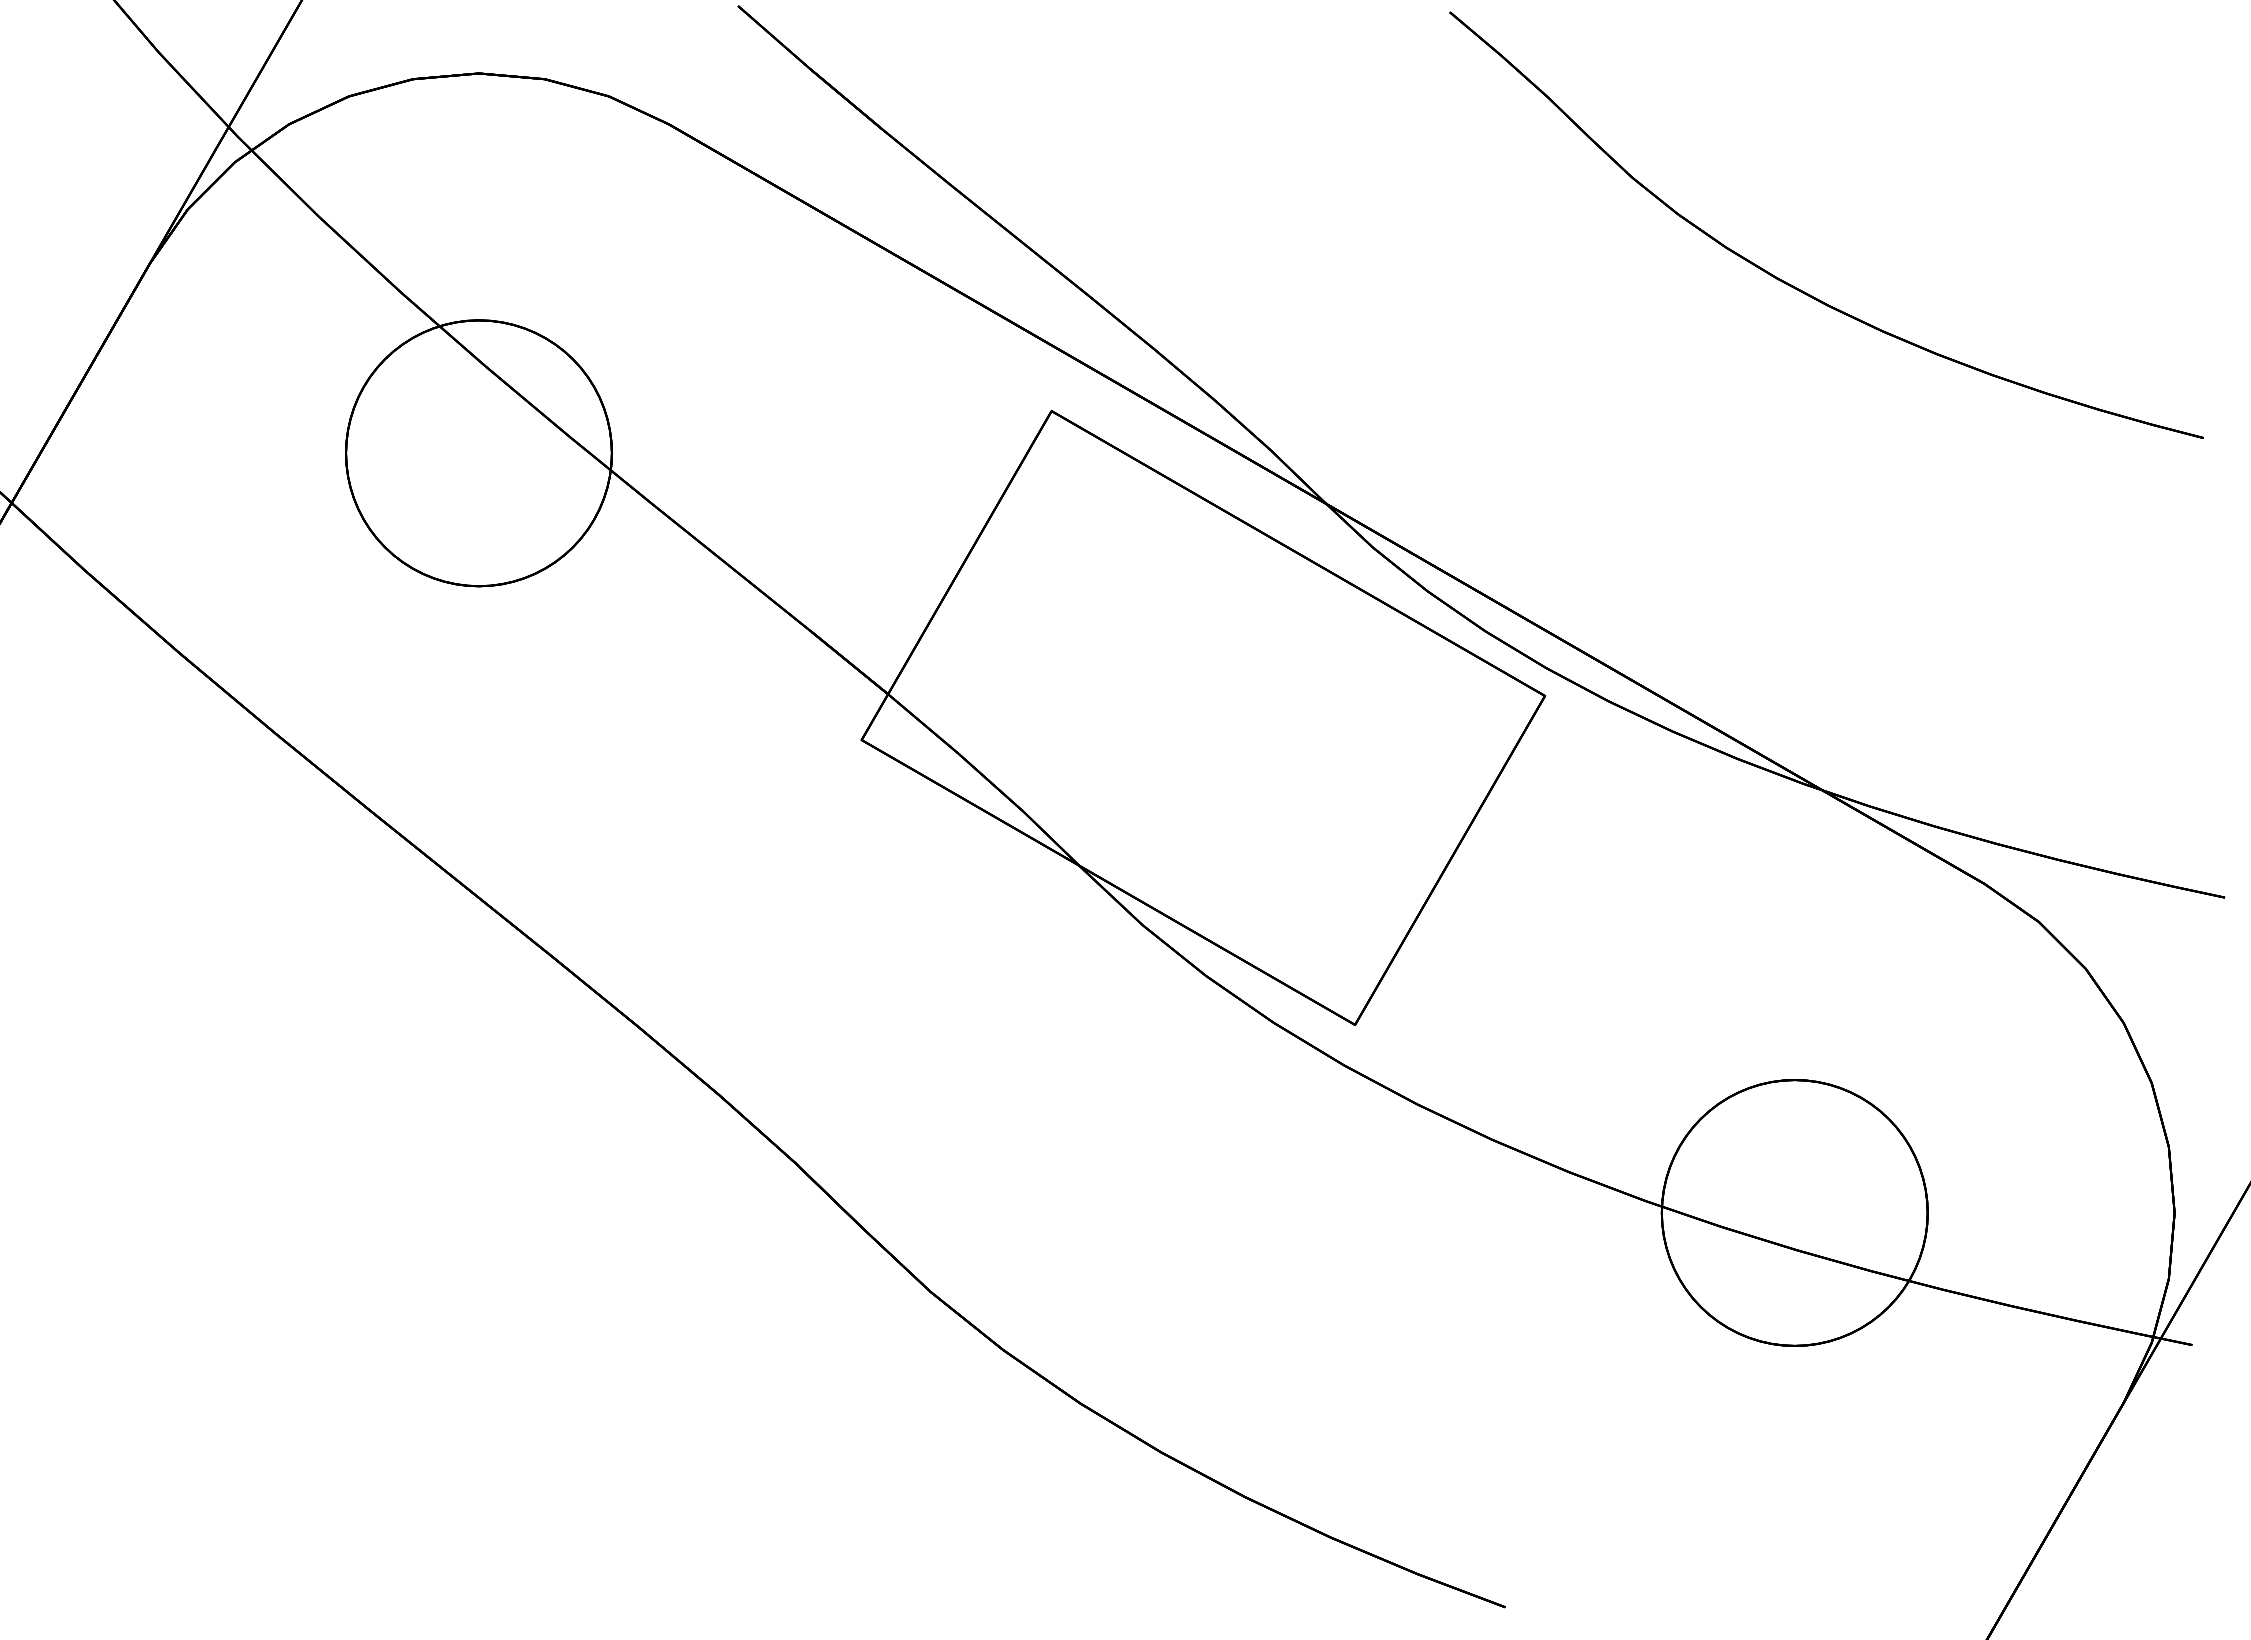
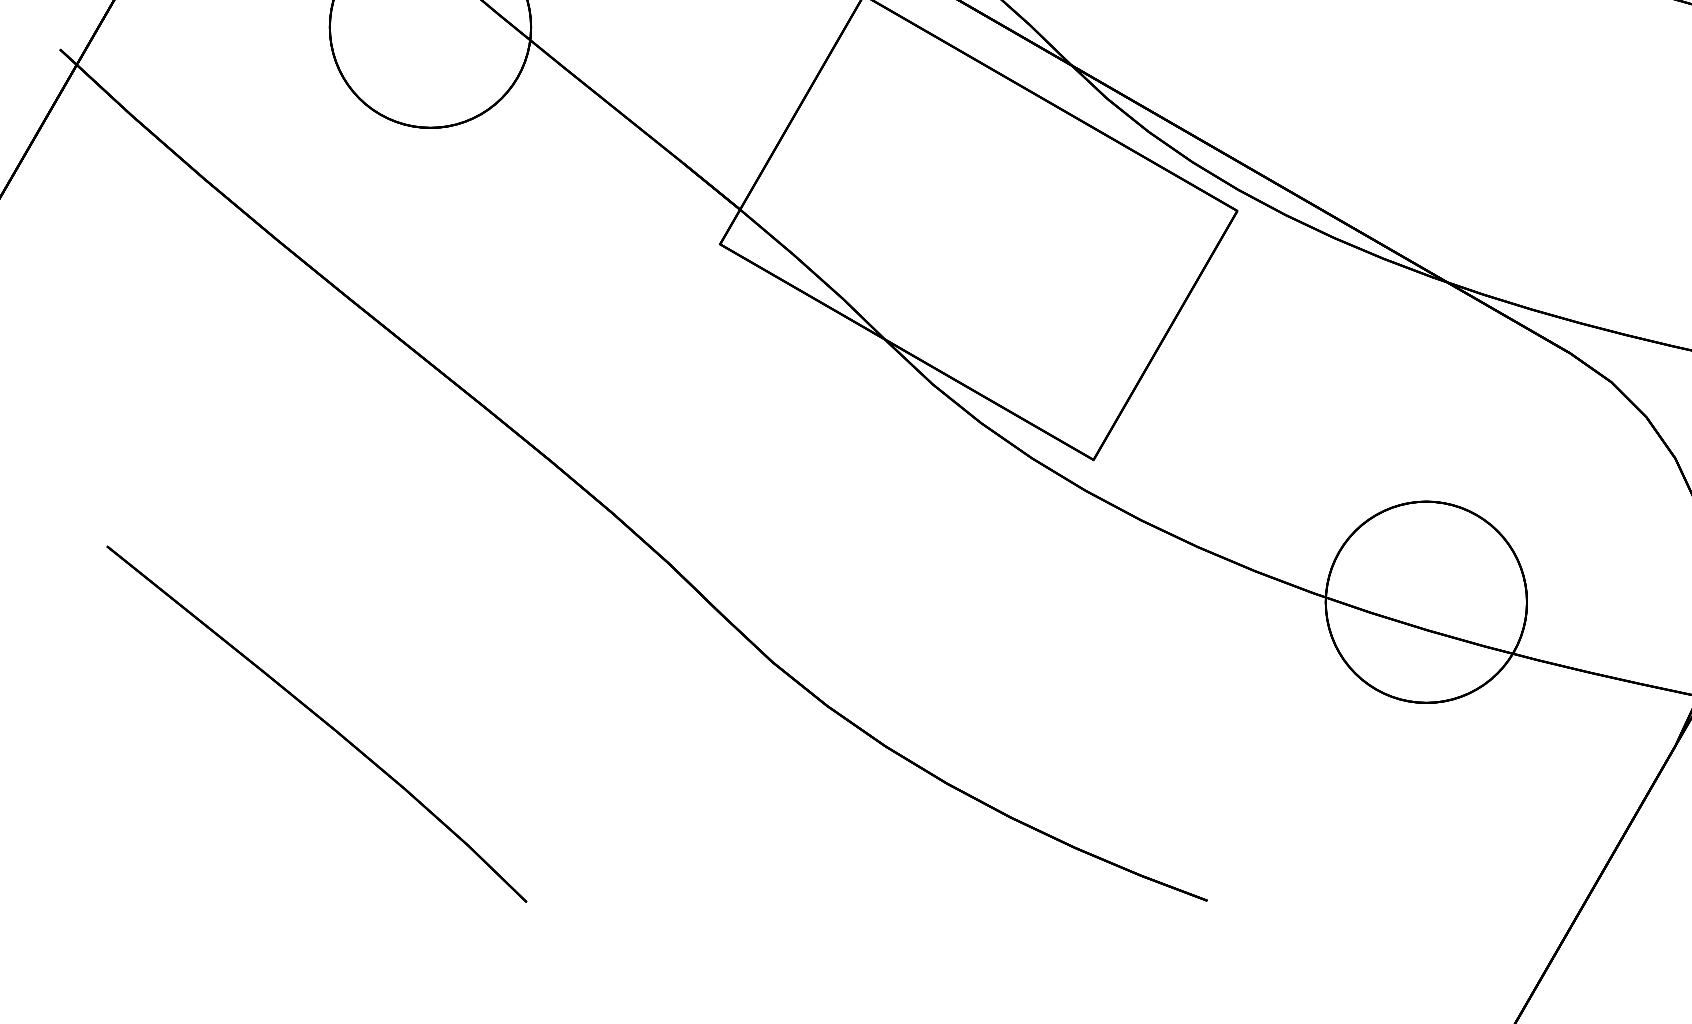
part: (333, 1367) -> (320, 719), added

